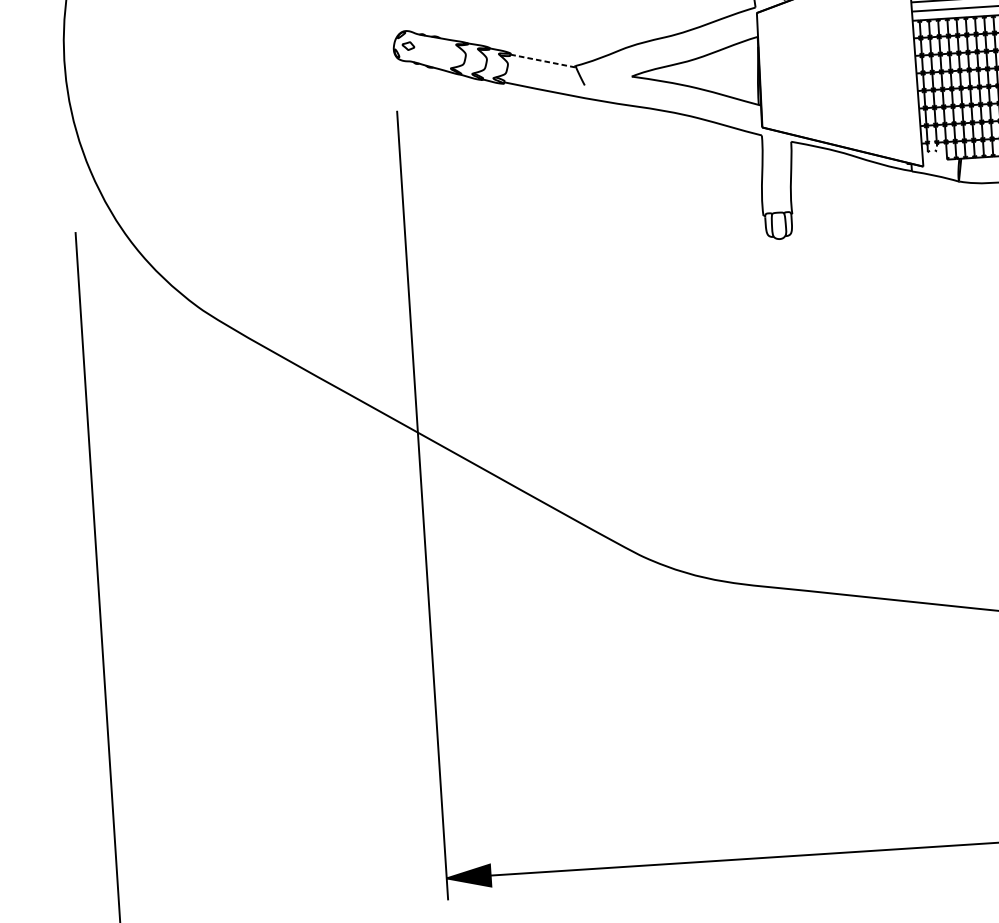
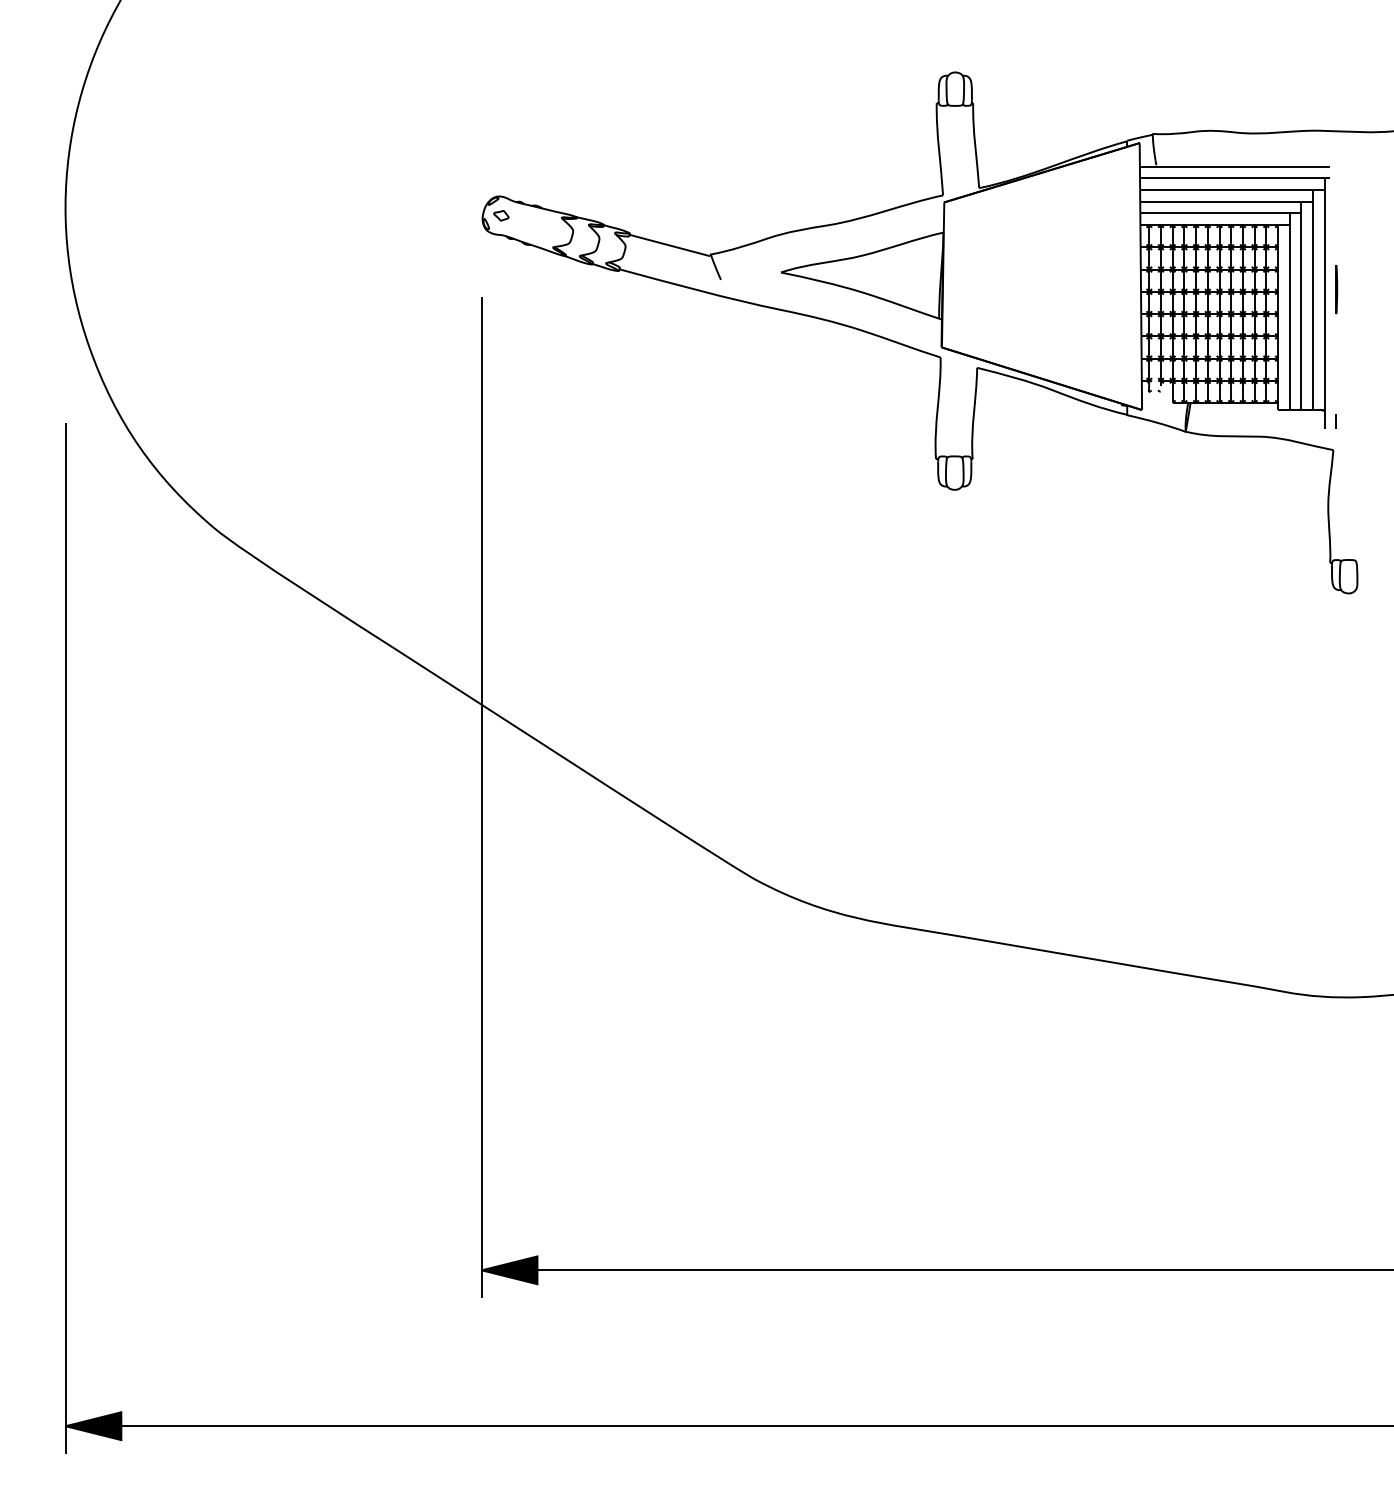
line: (542, 61) -> (669, 245), dashed -> solid

